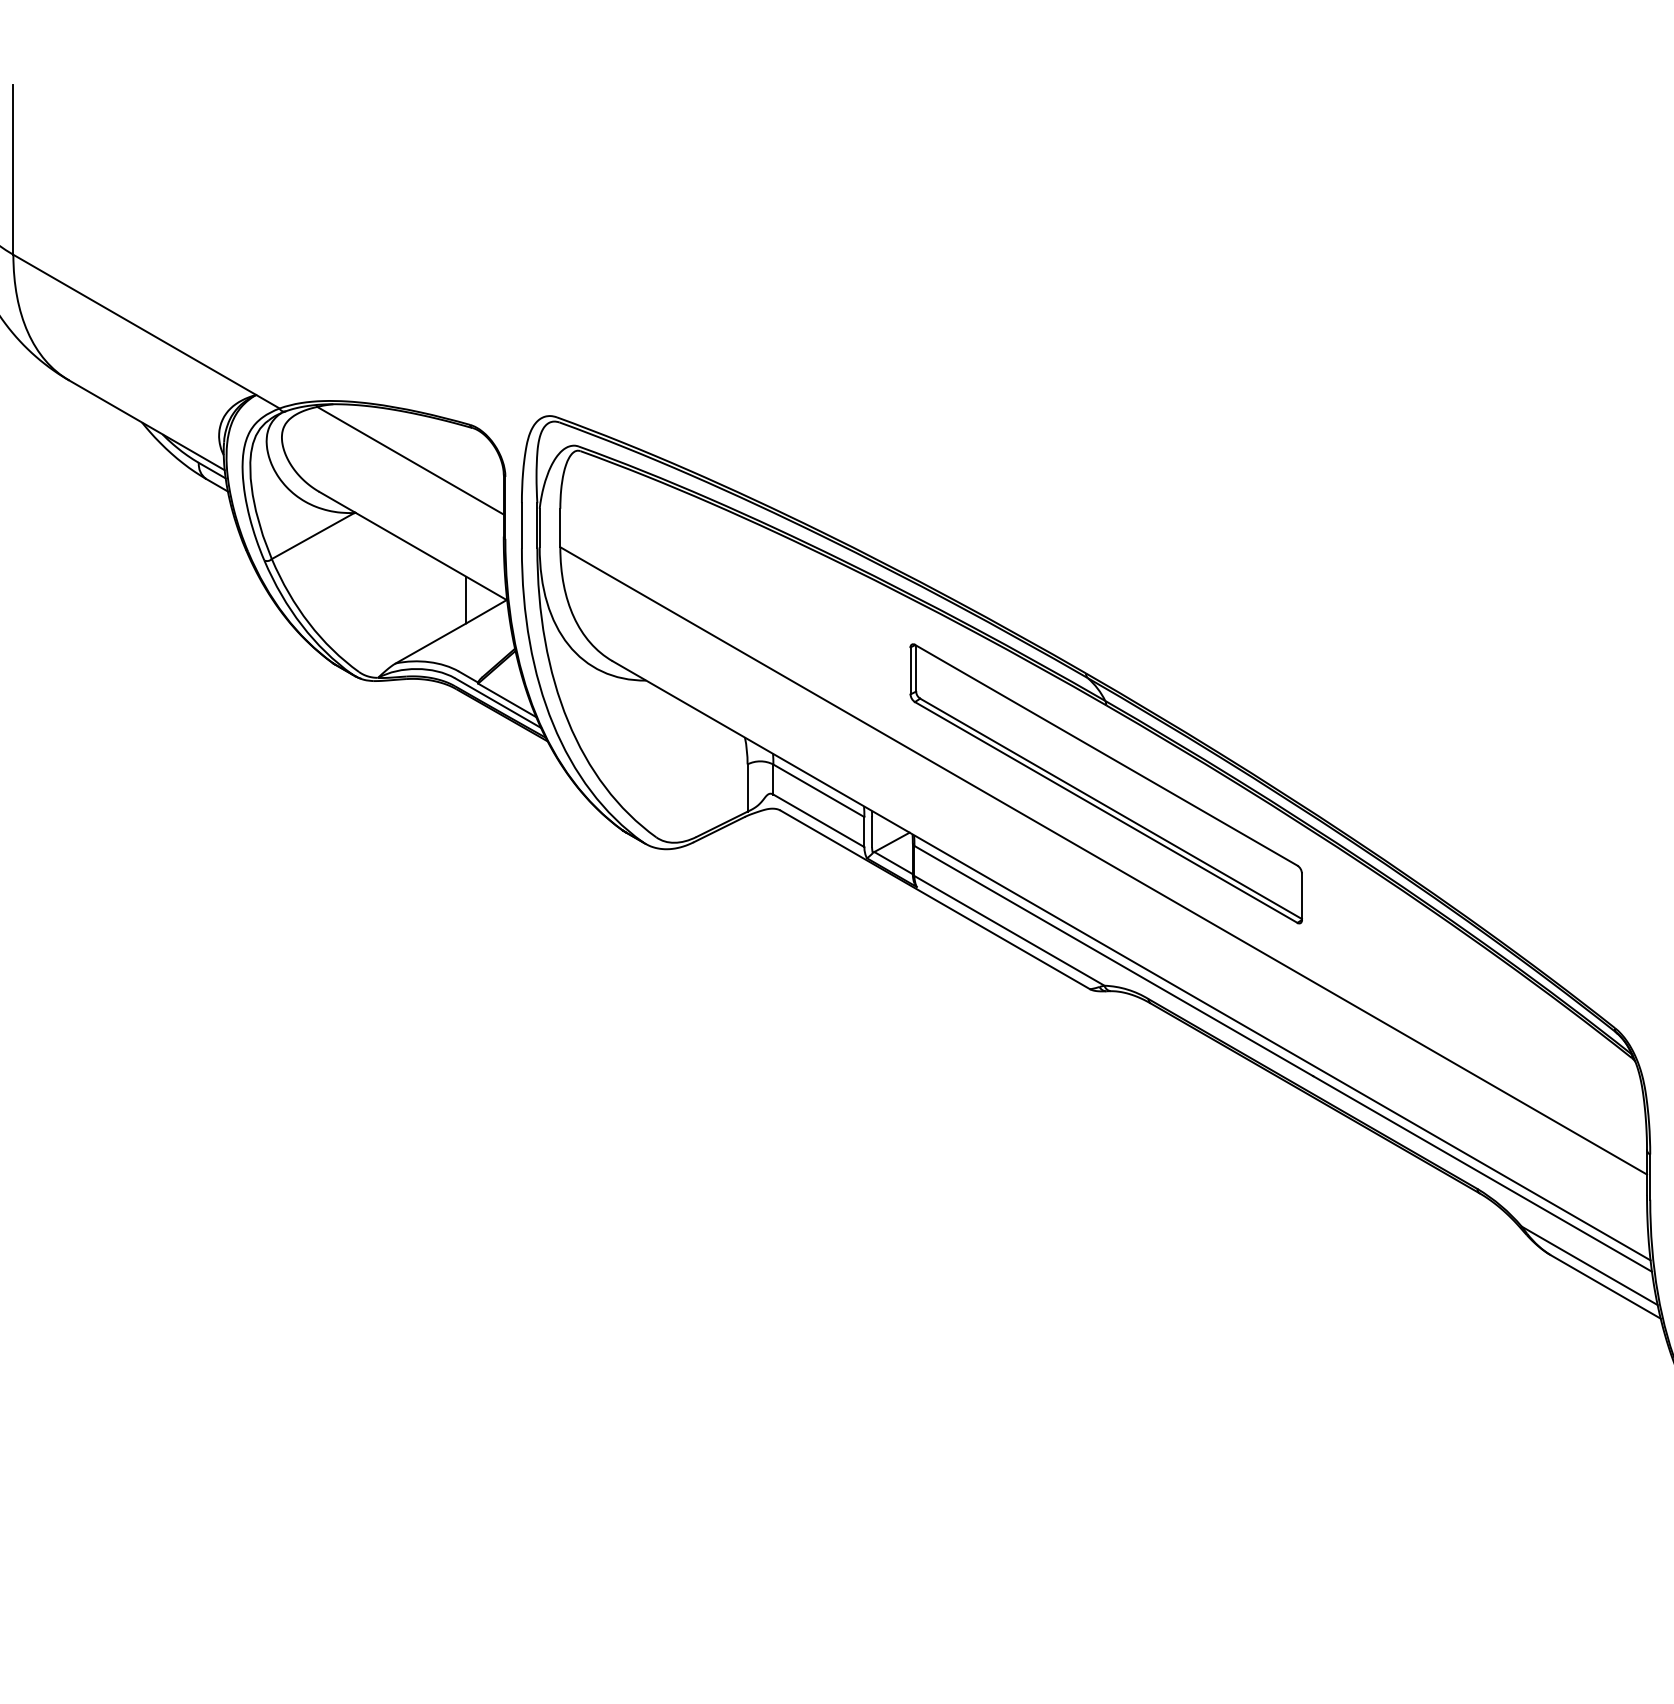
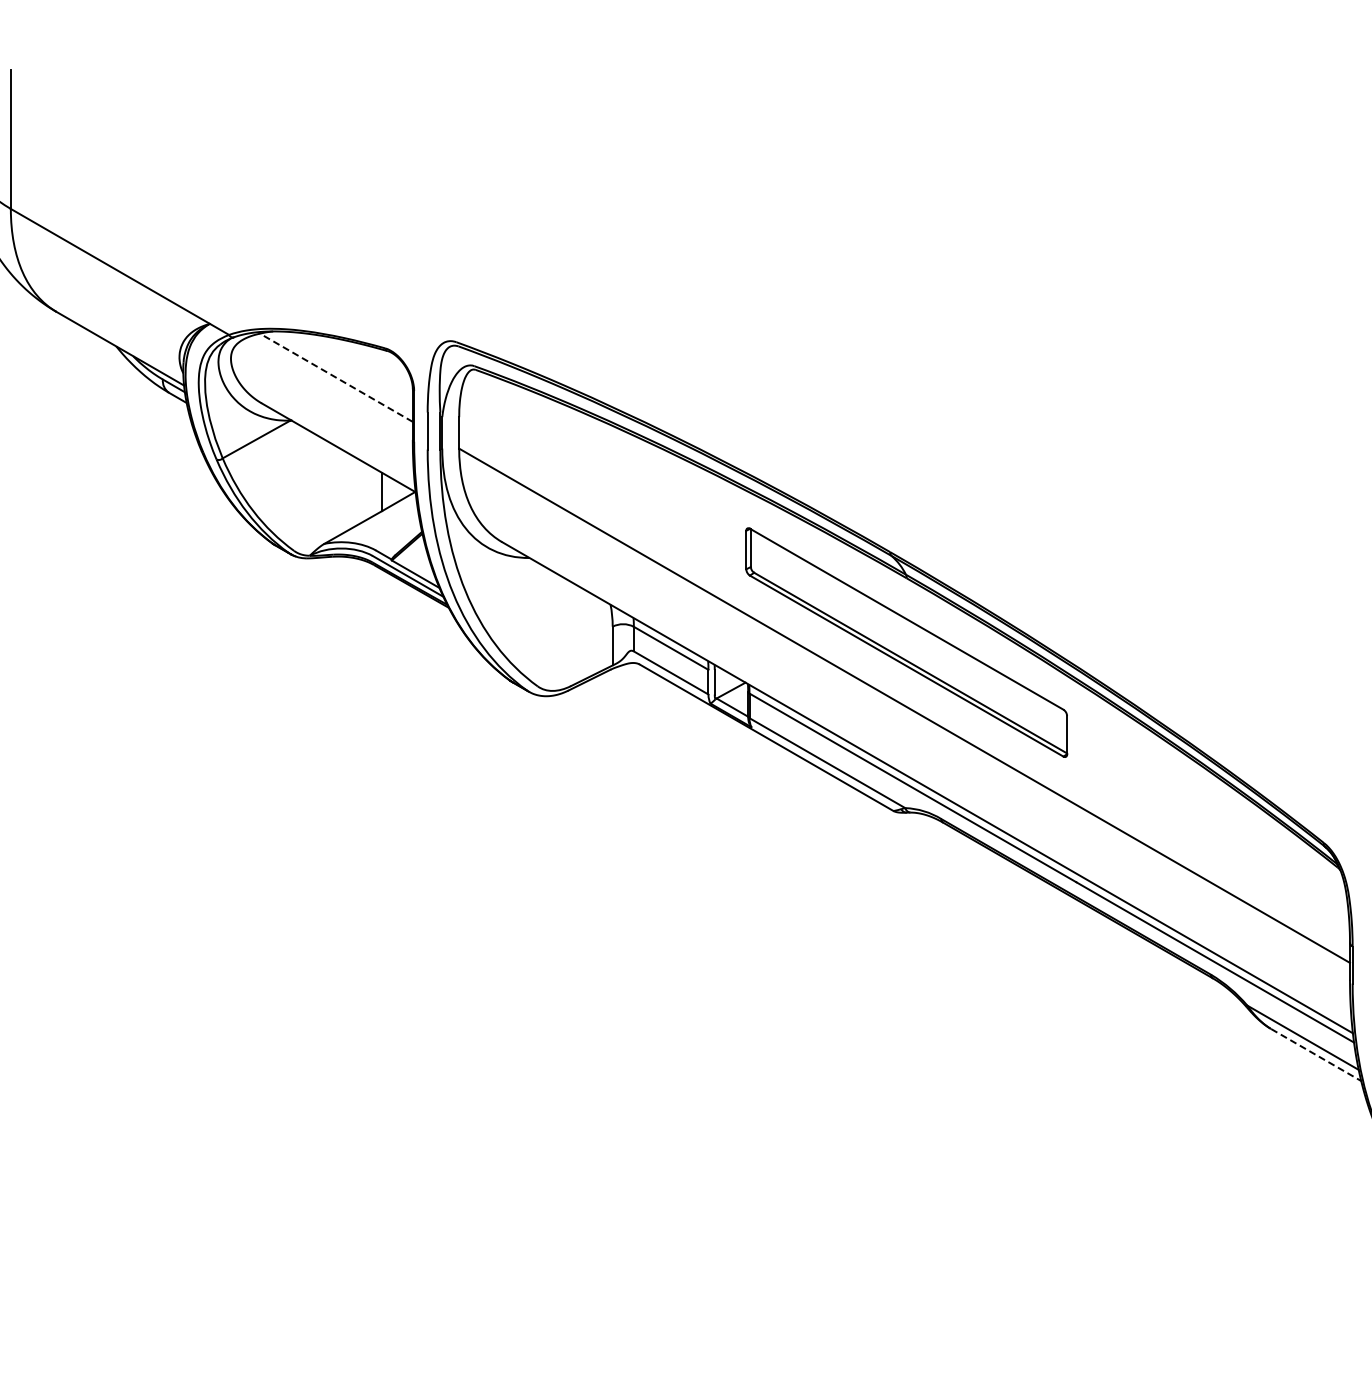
line: (409, 460) -> (335, 377), solid -> dashed
line: (1606, 1287) -> (1316, 1055), solid -> dashed

